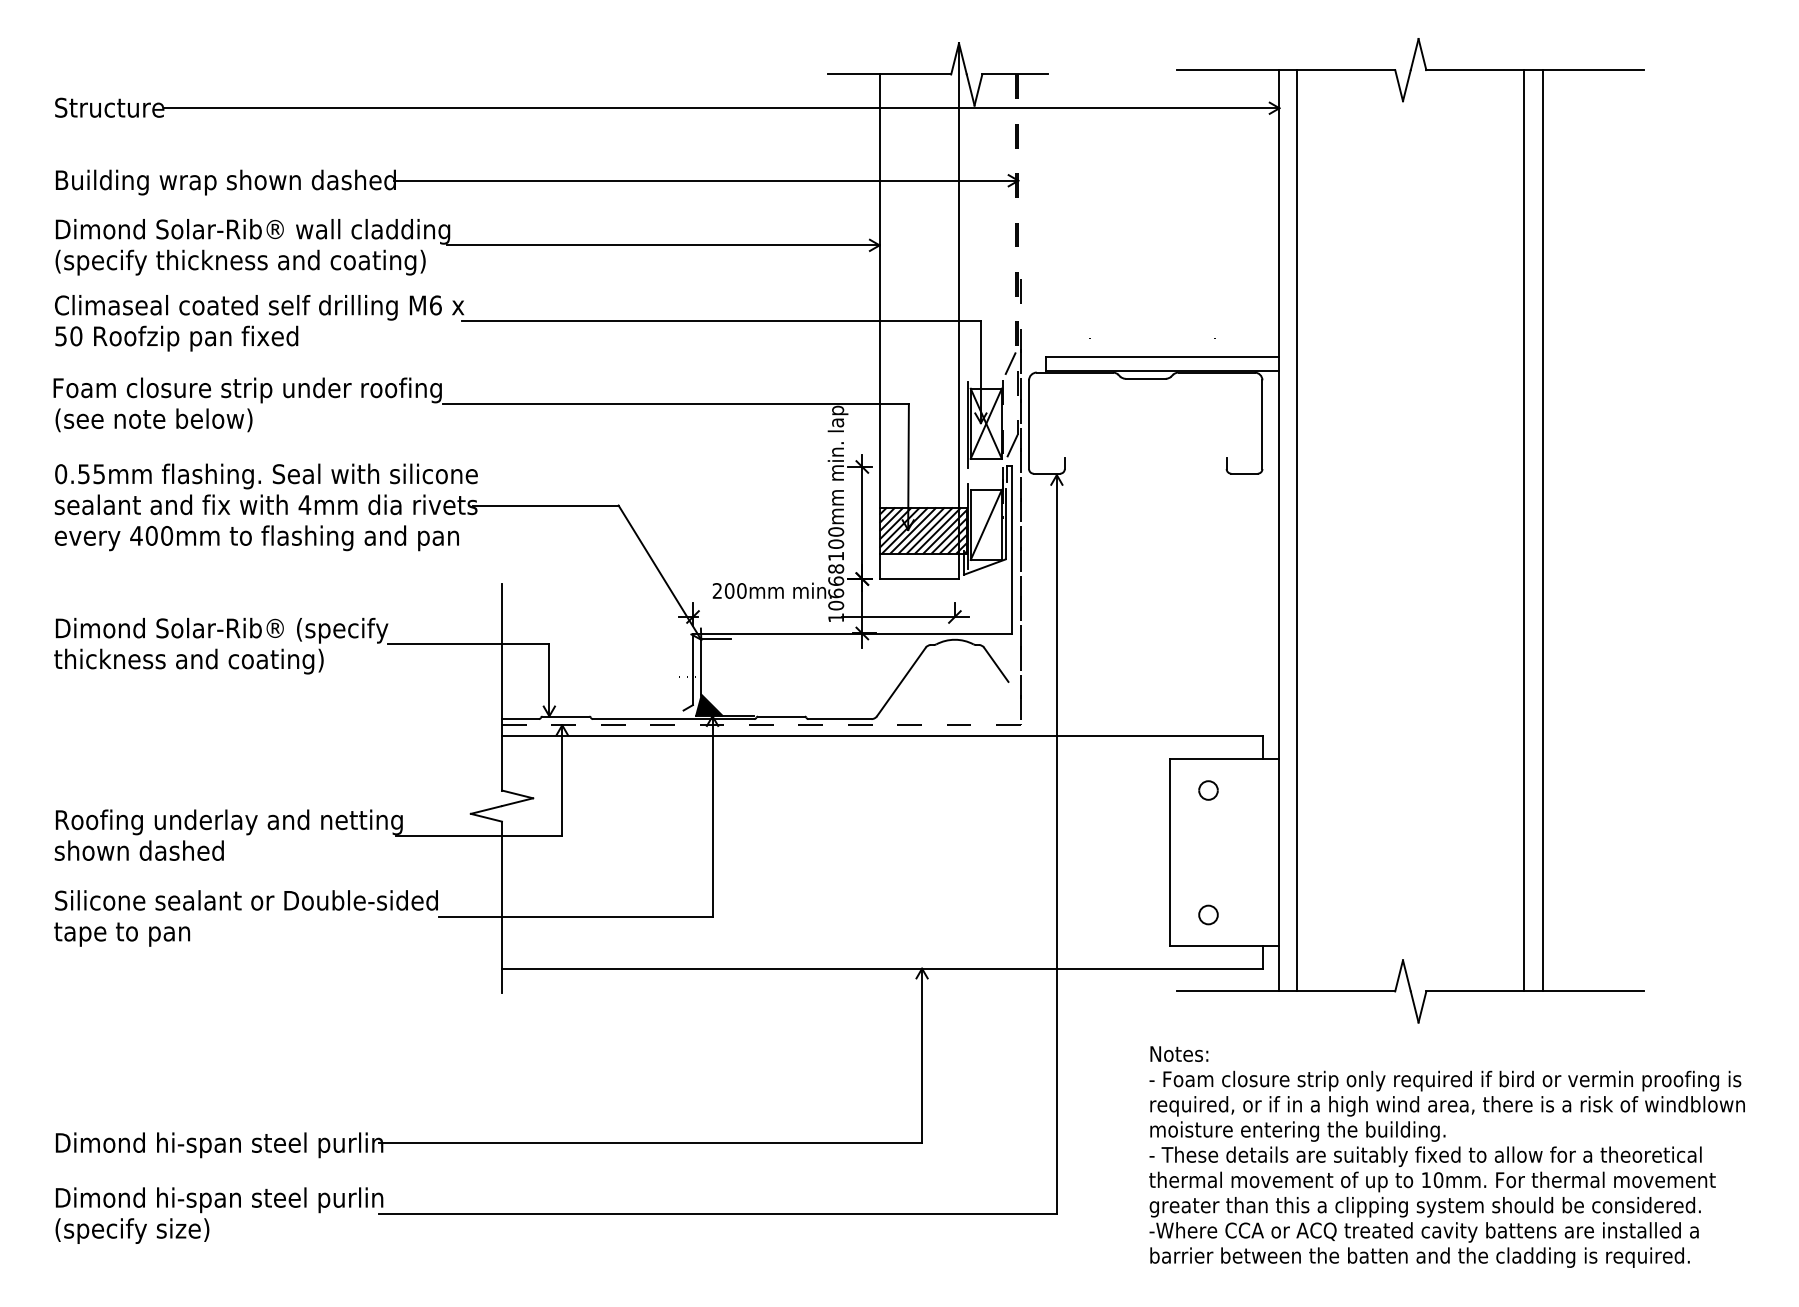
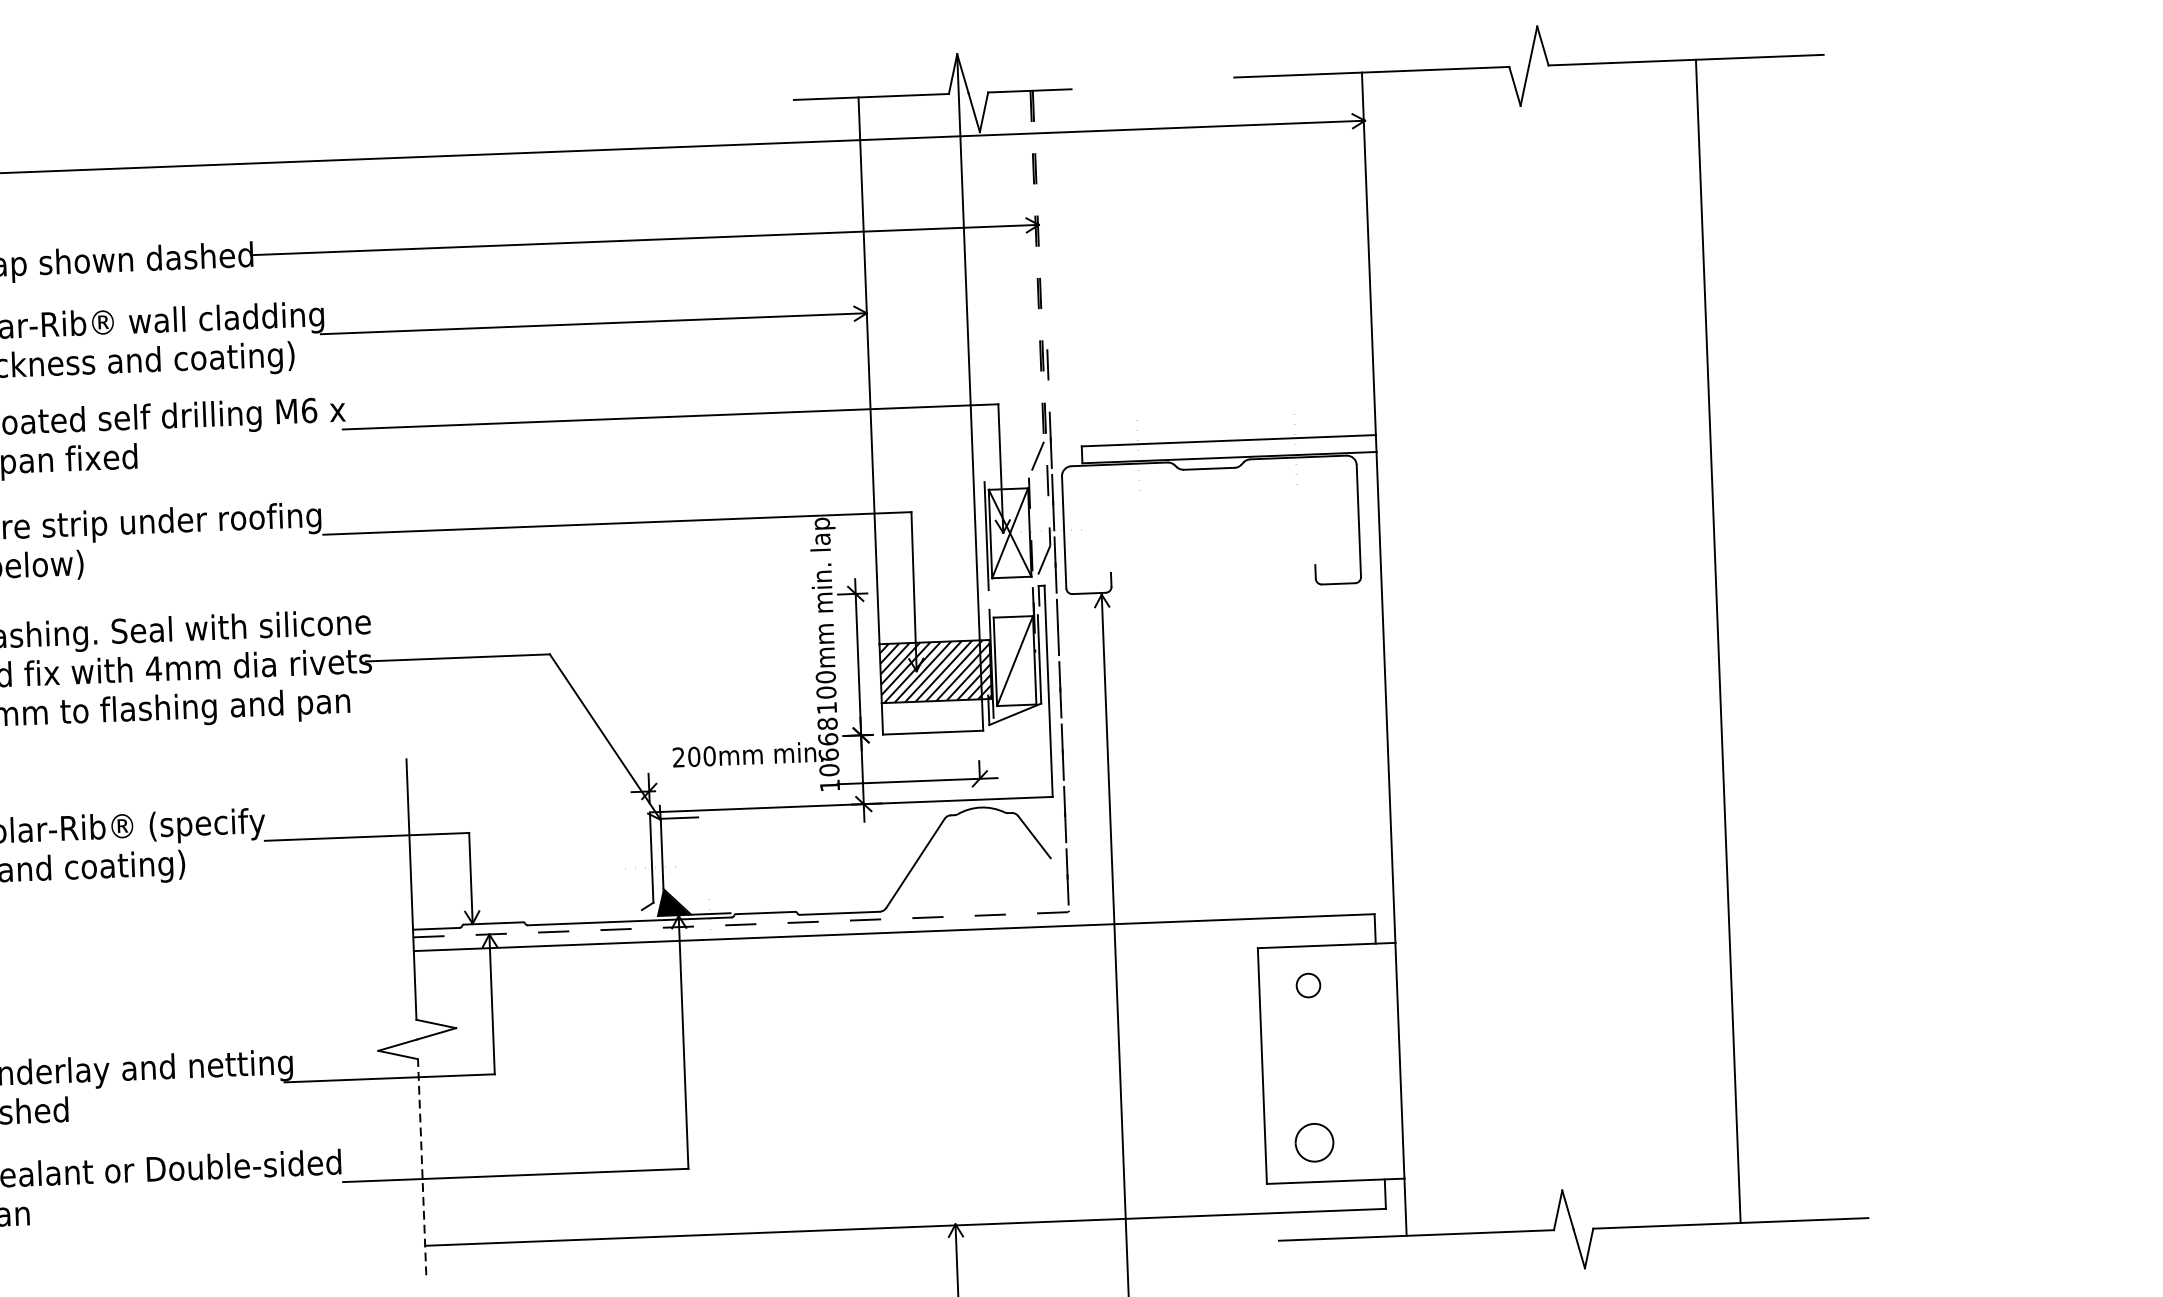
line: (1297, 530) -> (1408, 652), removed
line: (1524, 530) -> (1694, 641), removed
line: (502, 907) -> (422, 1167), solid -> dashed
part: (1208, 914) -> (1314, 1142), size x1.6

